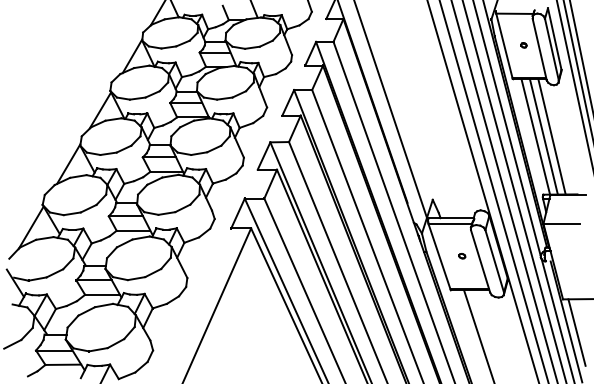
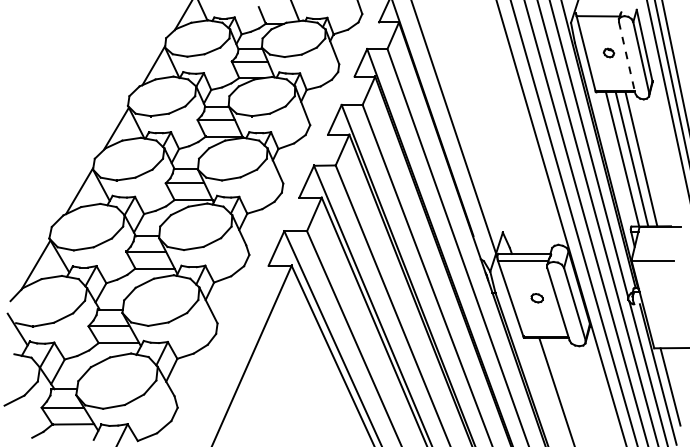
part: (523, 44) -> (608, 52), size x1.6
line: (540, 49) -> (627, 57), solid -> dashed
part: (461, 255) -> (536, 297), size x1.6

